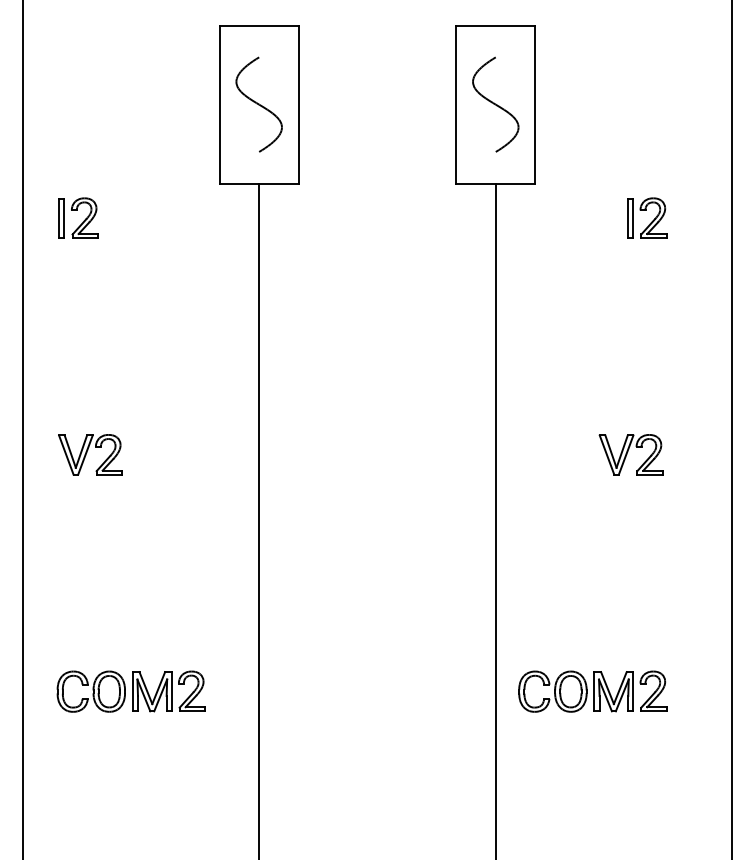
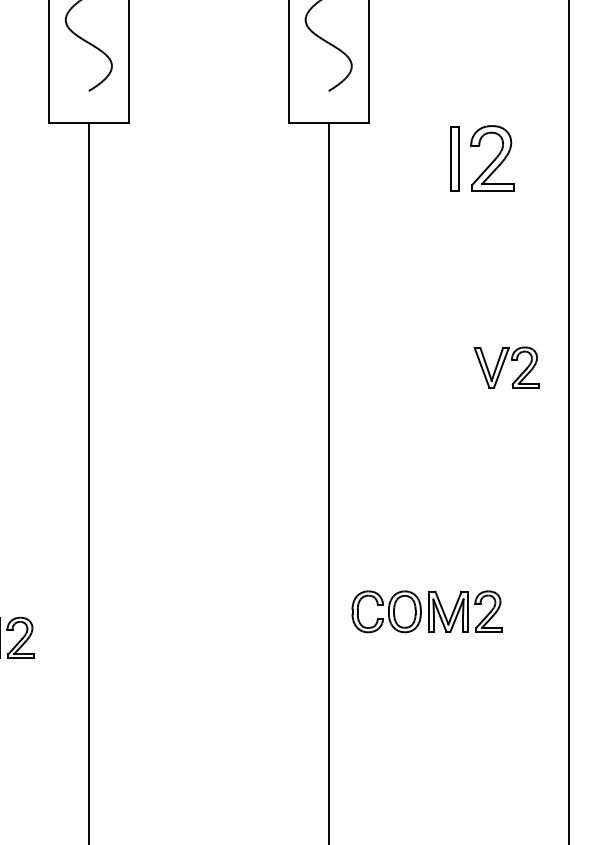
part: (647, 217) -> (482, 157), size x1.6
part: (630, 454) -> (505, 367), moved
part: (592, 691) -> (426, 611), moved

